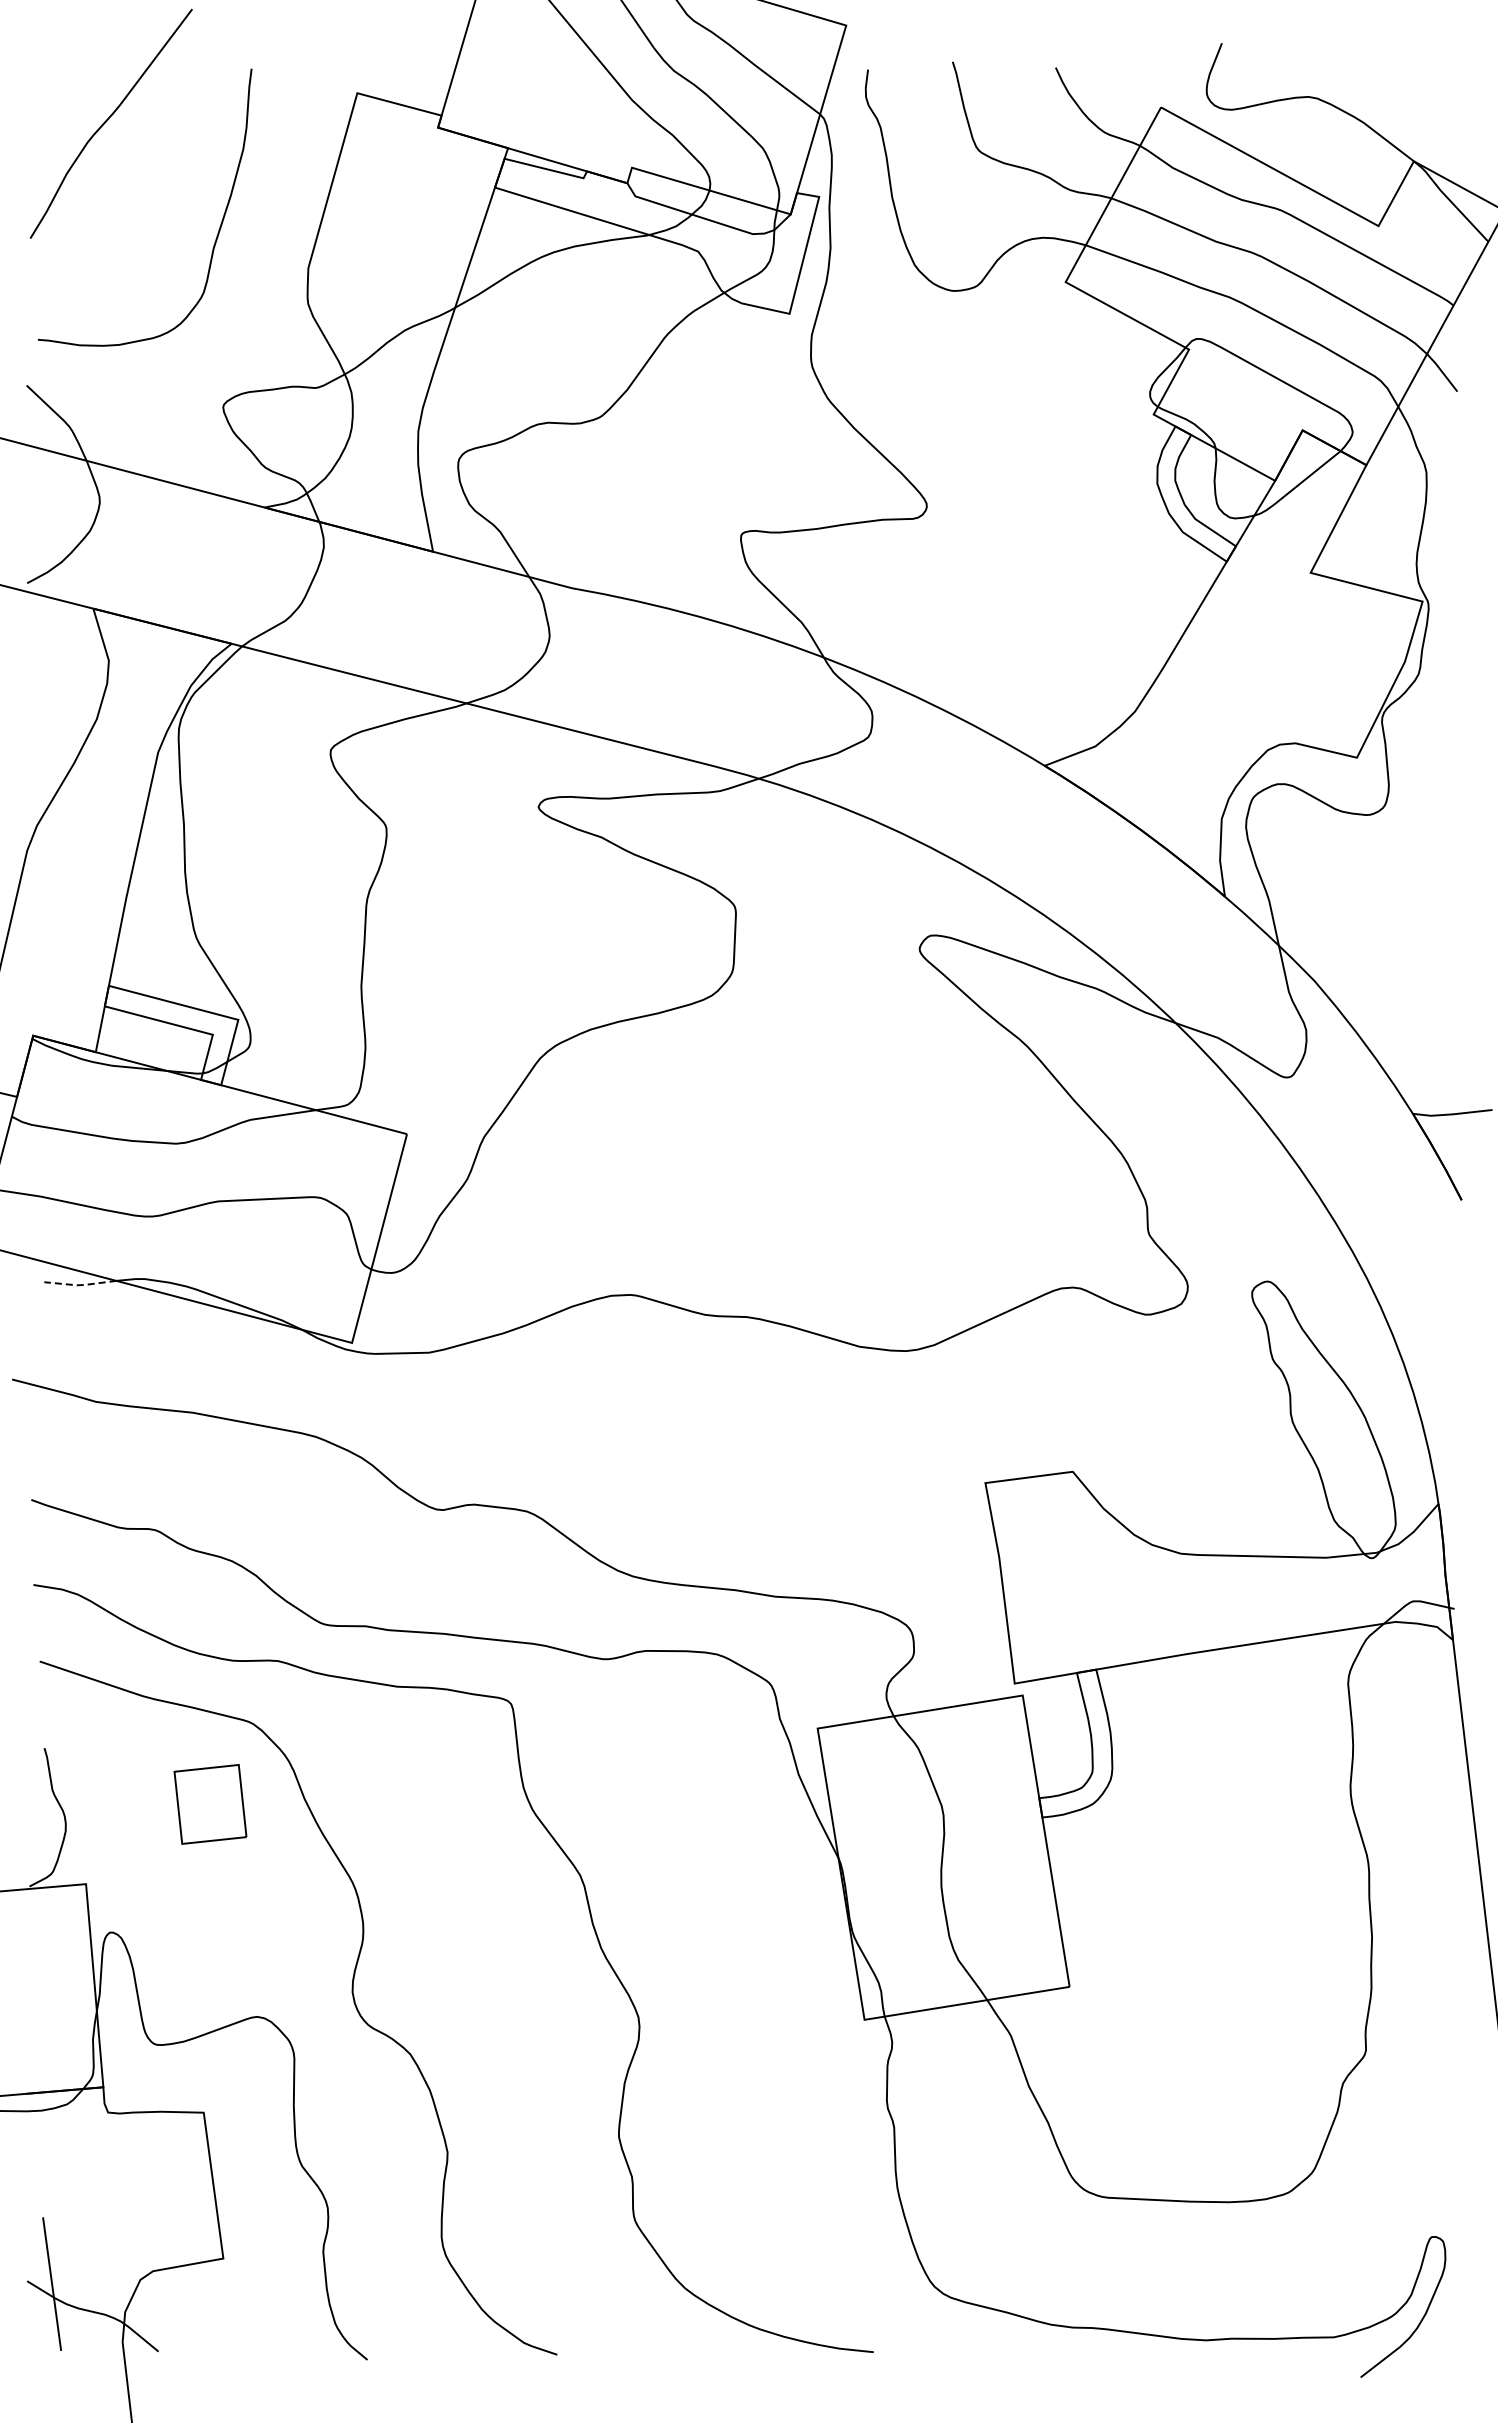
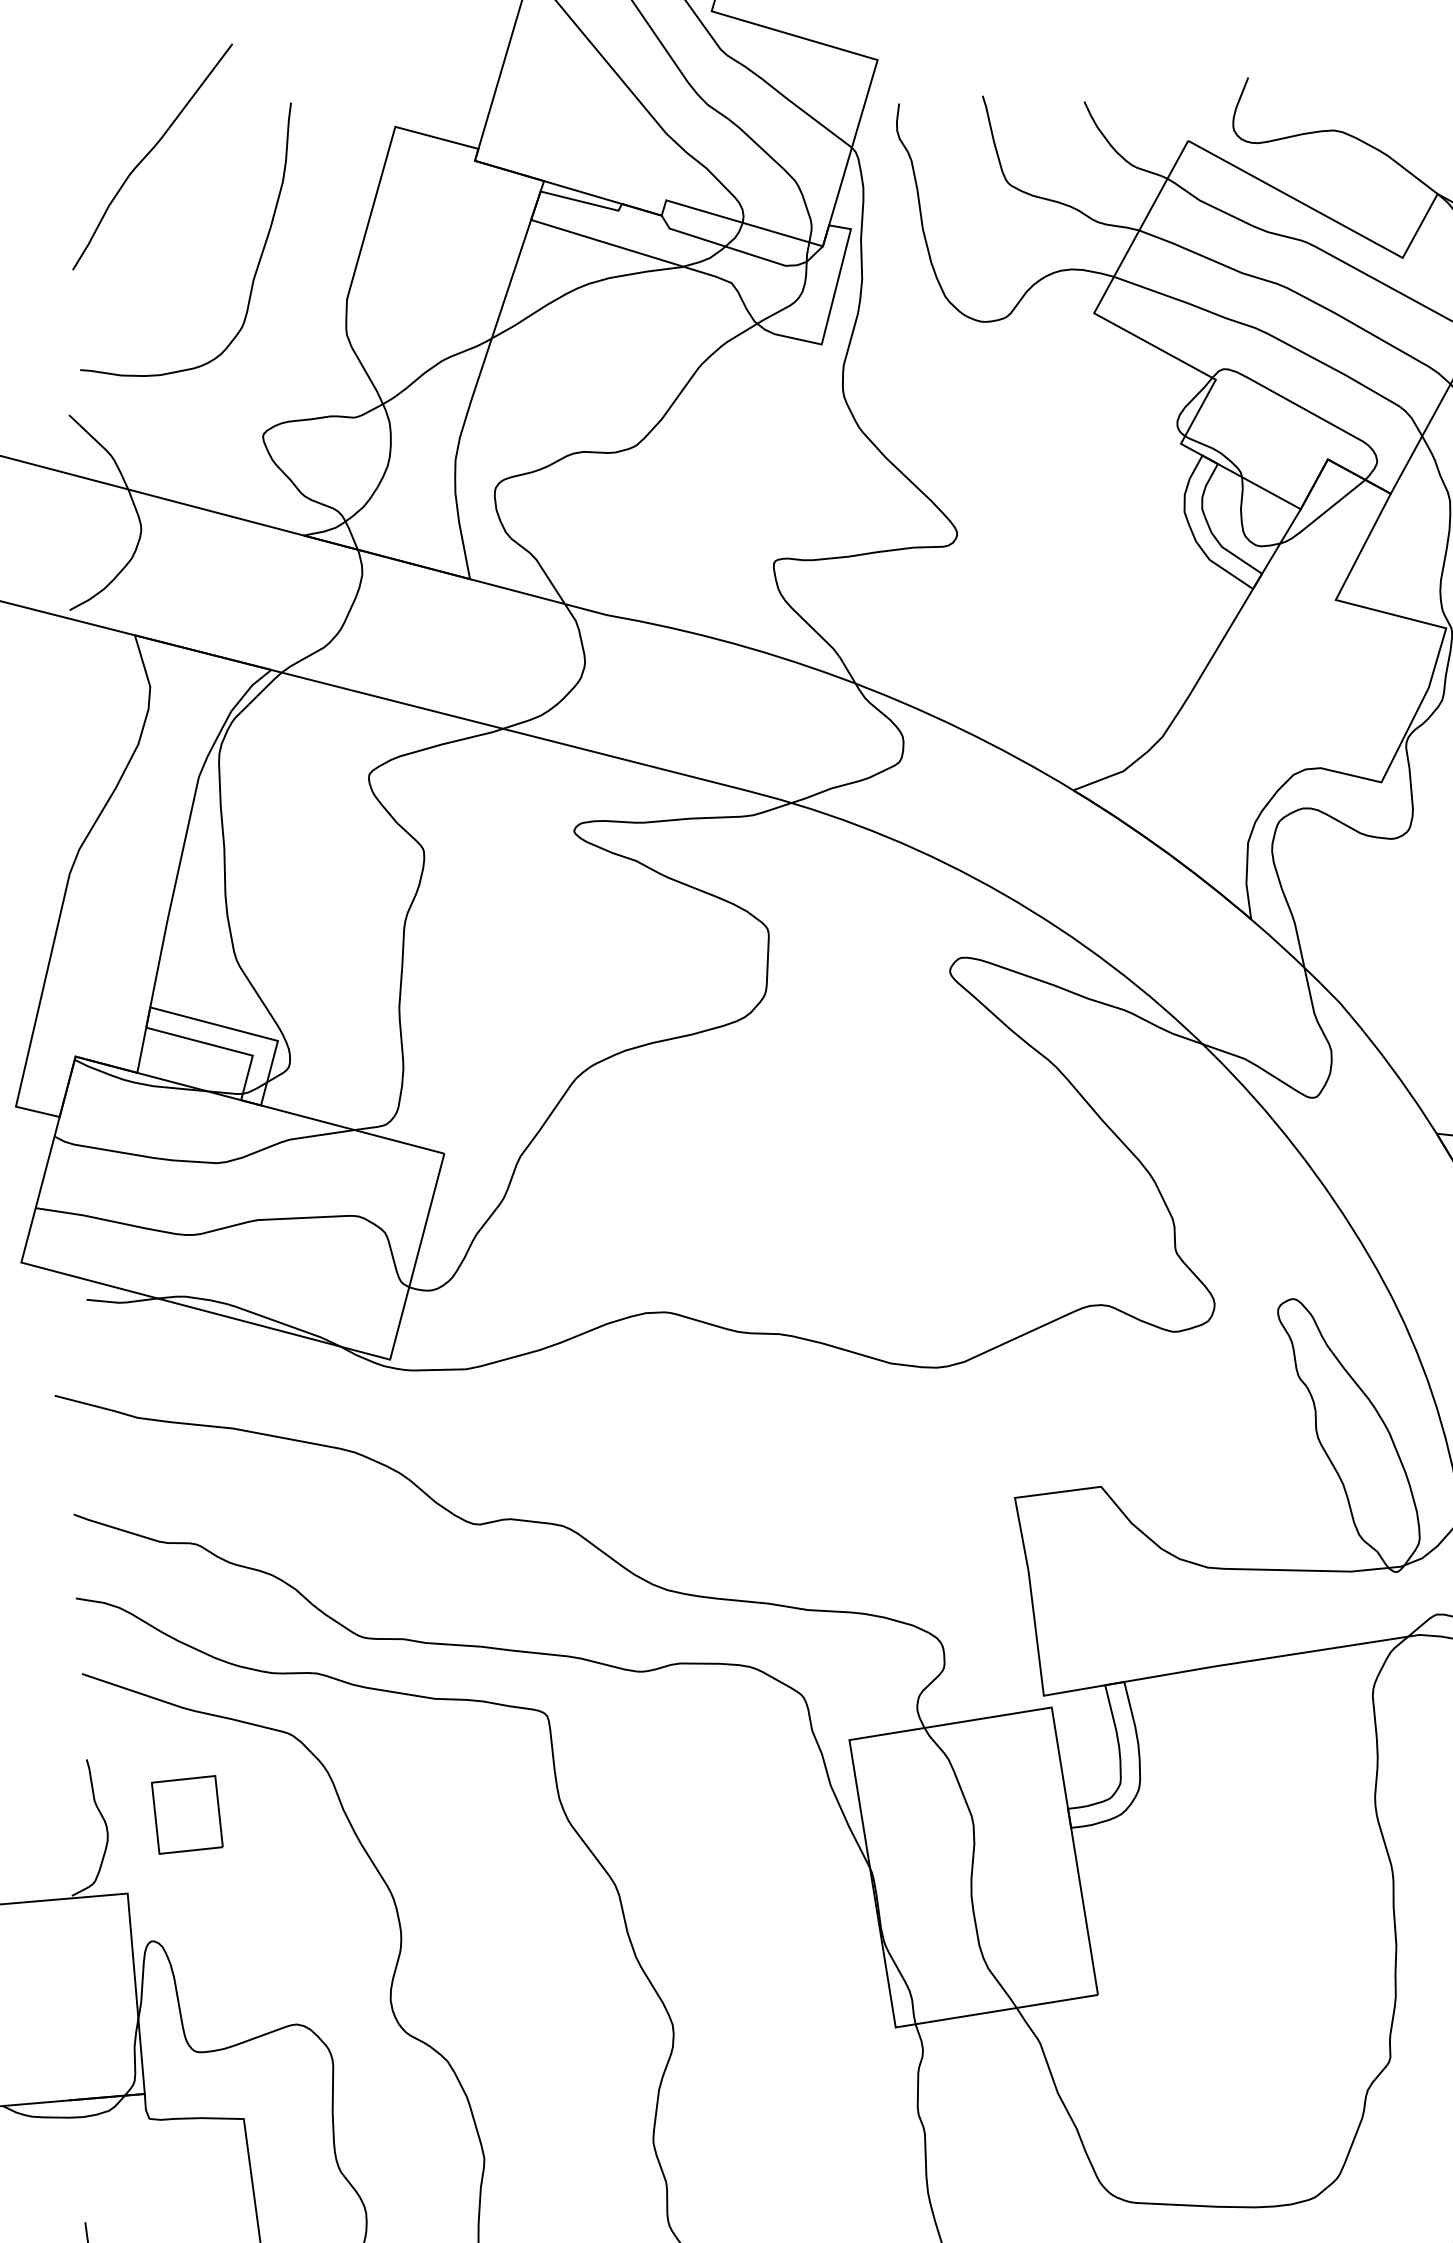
line: (79, 1285) -> (121, 1303), dashed -> solid
part: (210, 1804) -> (187, 1815), moved

